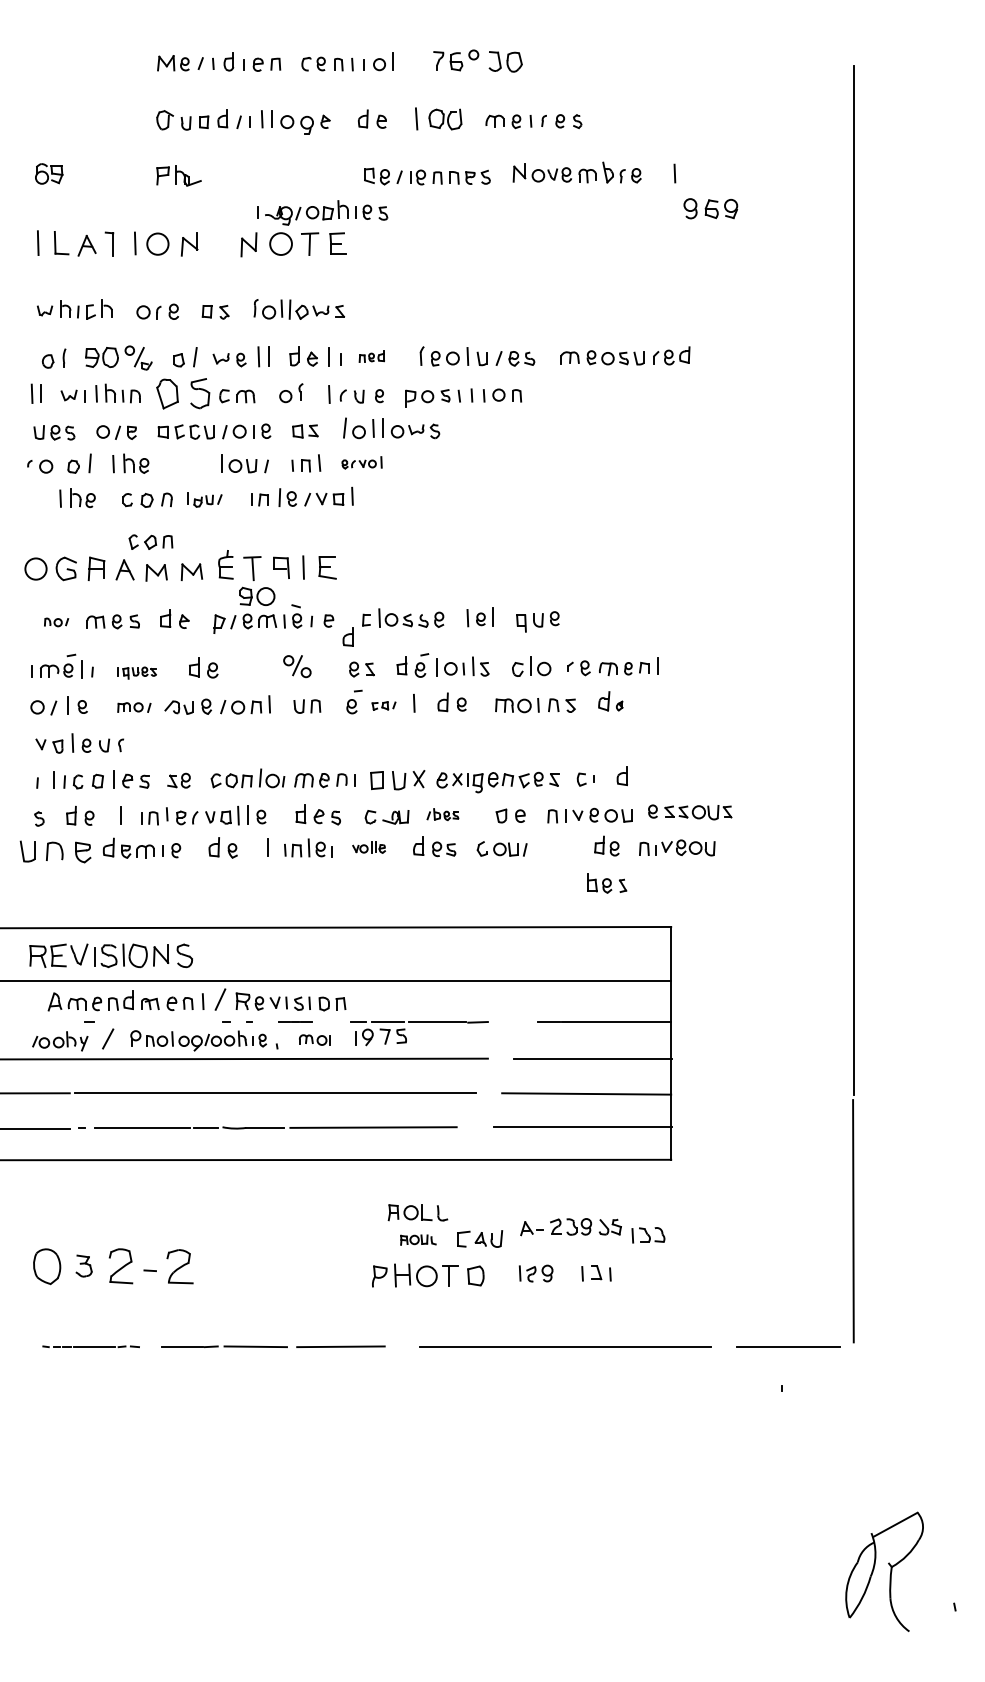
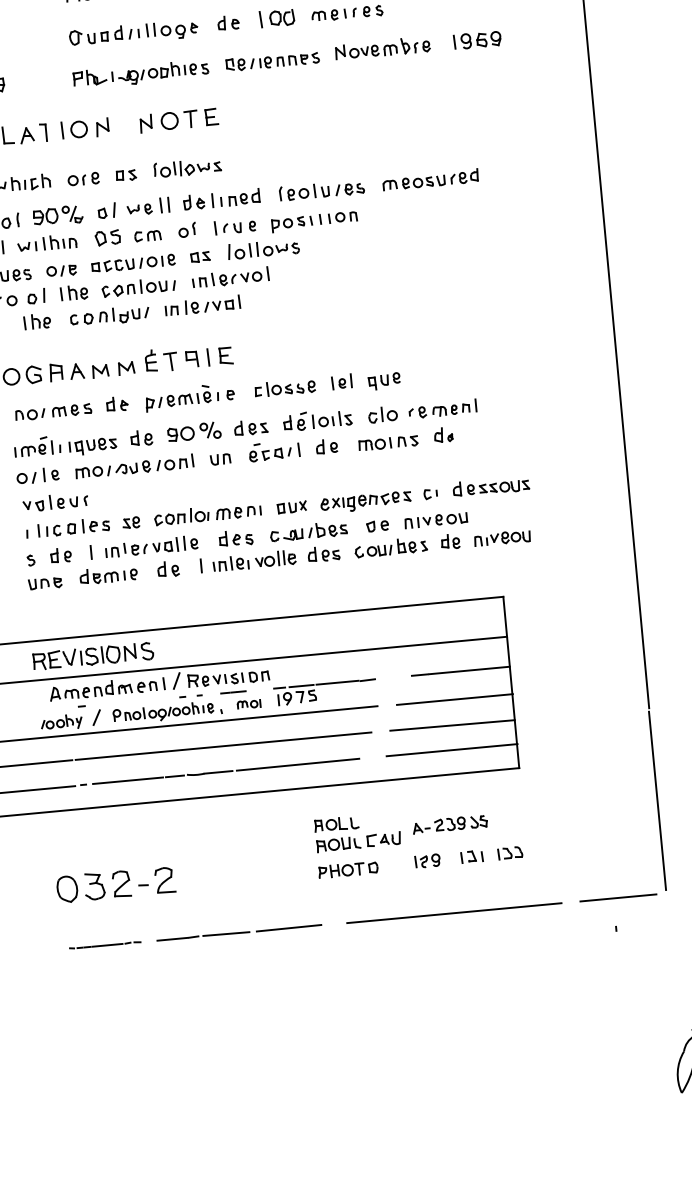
part: (710, 208) -> (480, 39), moved
part: (322, 212) -> (160, 72), moved
part: (371, 356) -> (243, 197), size x1.67
part: (182, 393) -> (107, 237), size x0.62
part: (361, 462) -> (243, 276), size x1.67
part: (204, 499) -> (130, 314), size x1.43
part: (150, 541) -> (118, 290), moved
part: (257, 595) -> (181, 433), moved
part: (56, 622) -> (30, 414), size x1.67
part: (347, 636) -> (237, 428), moved
part: (137, 672) -> (93, 446), size x1.67
part: (383, 705) -> (276, 453), size x1.67
part: (134, 707) -> (93, 471), size x1.43
part: (397, 779) -> (291, 507), size x0.71
part: (690, 812) -> (498, 487), moved
part: (442, 814) -> (327, 529), size x1.67
part: (368, 847) -> (275, 559), size x1.67
part: (55, 851) -> (45, 583), size x0.62
part: (607, 883) -> (412, 545), moved
part: (648, 1235) -> (510, 853), moved
part: (418, 1239) -> (338, 844), size x1.67
part: (83, 1265) -> (94, 886), size x1.67
part: (427, 1275) -> (347, 869), size x0.71

